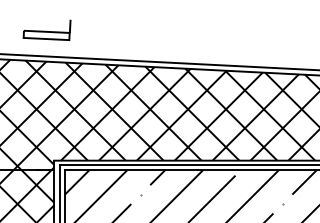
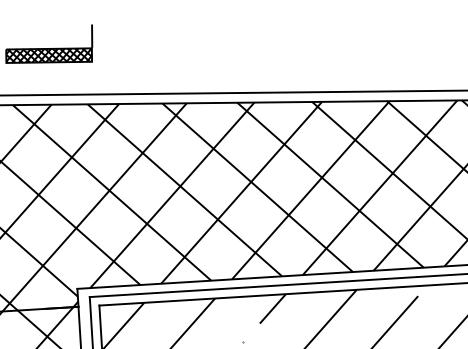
hatch: (46, 35) -> (48, 55), added

